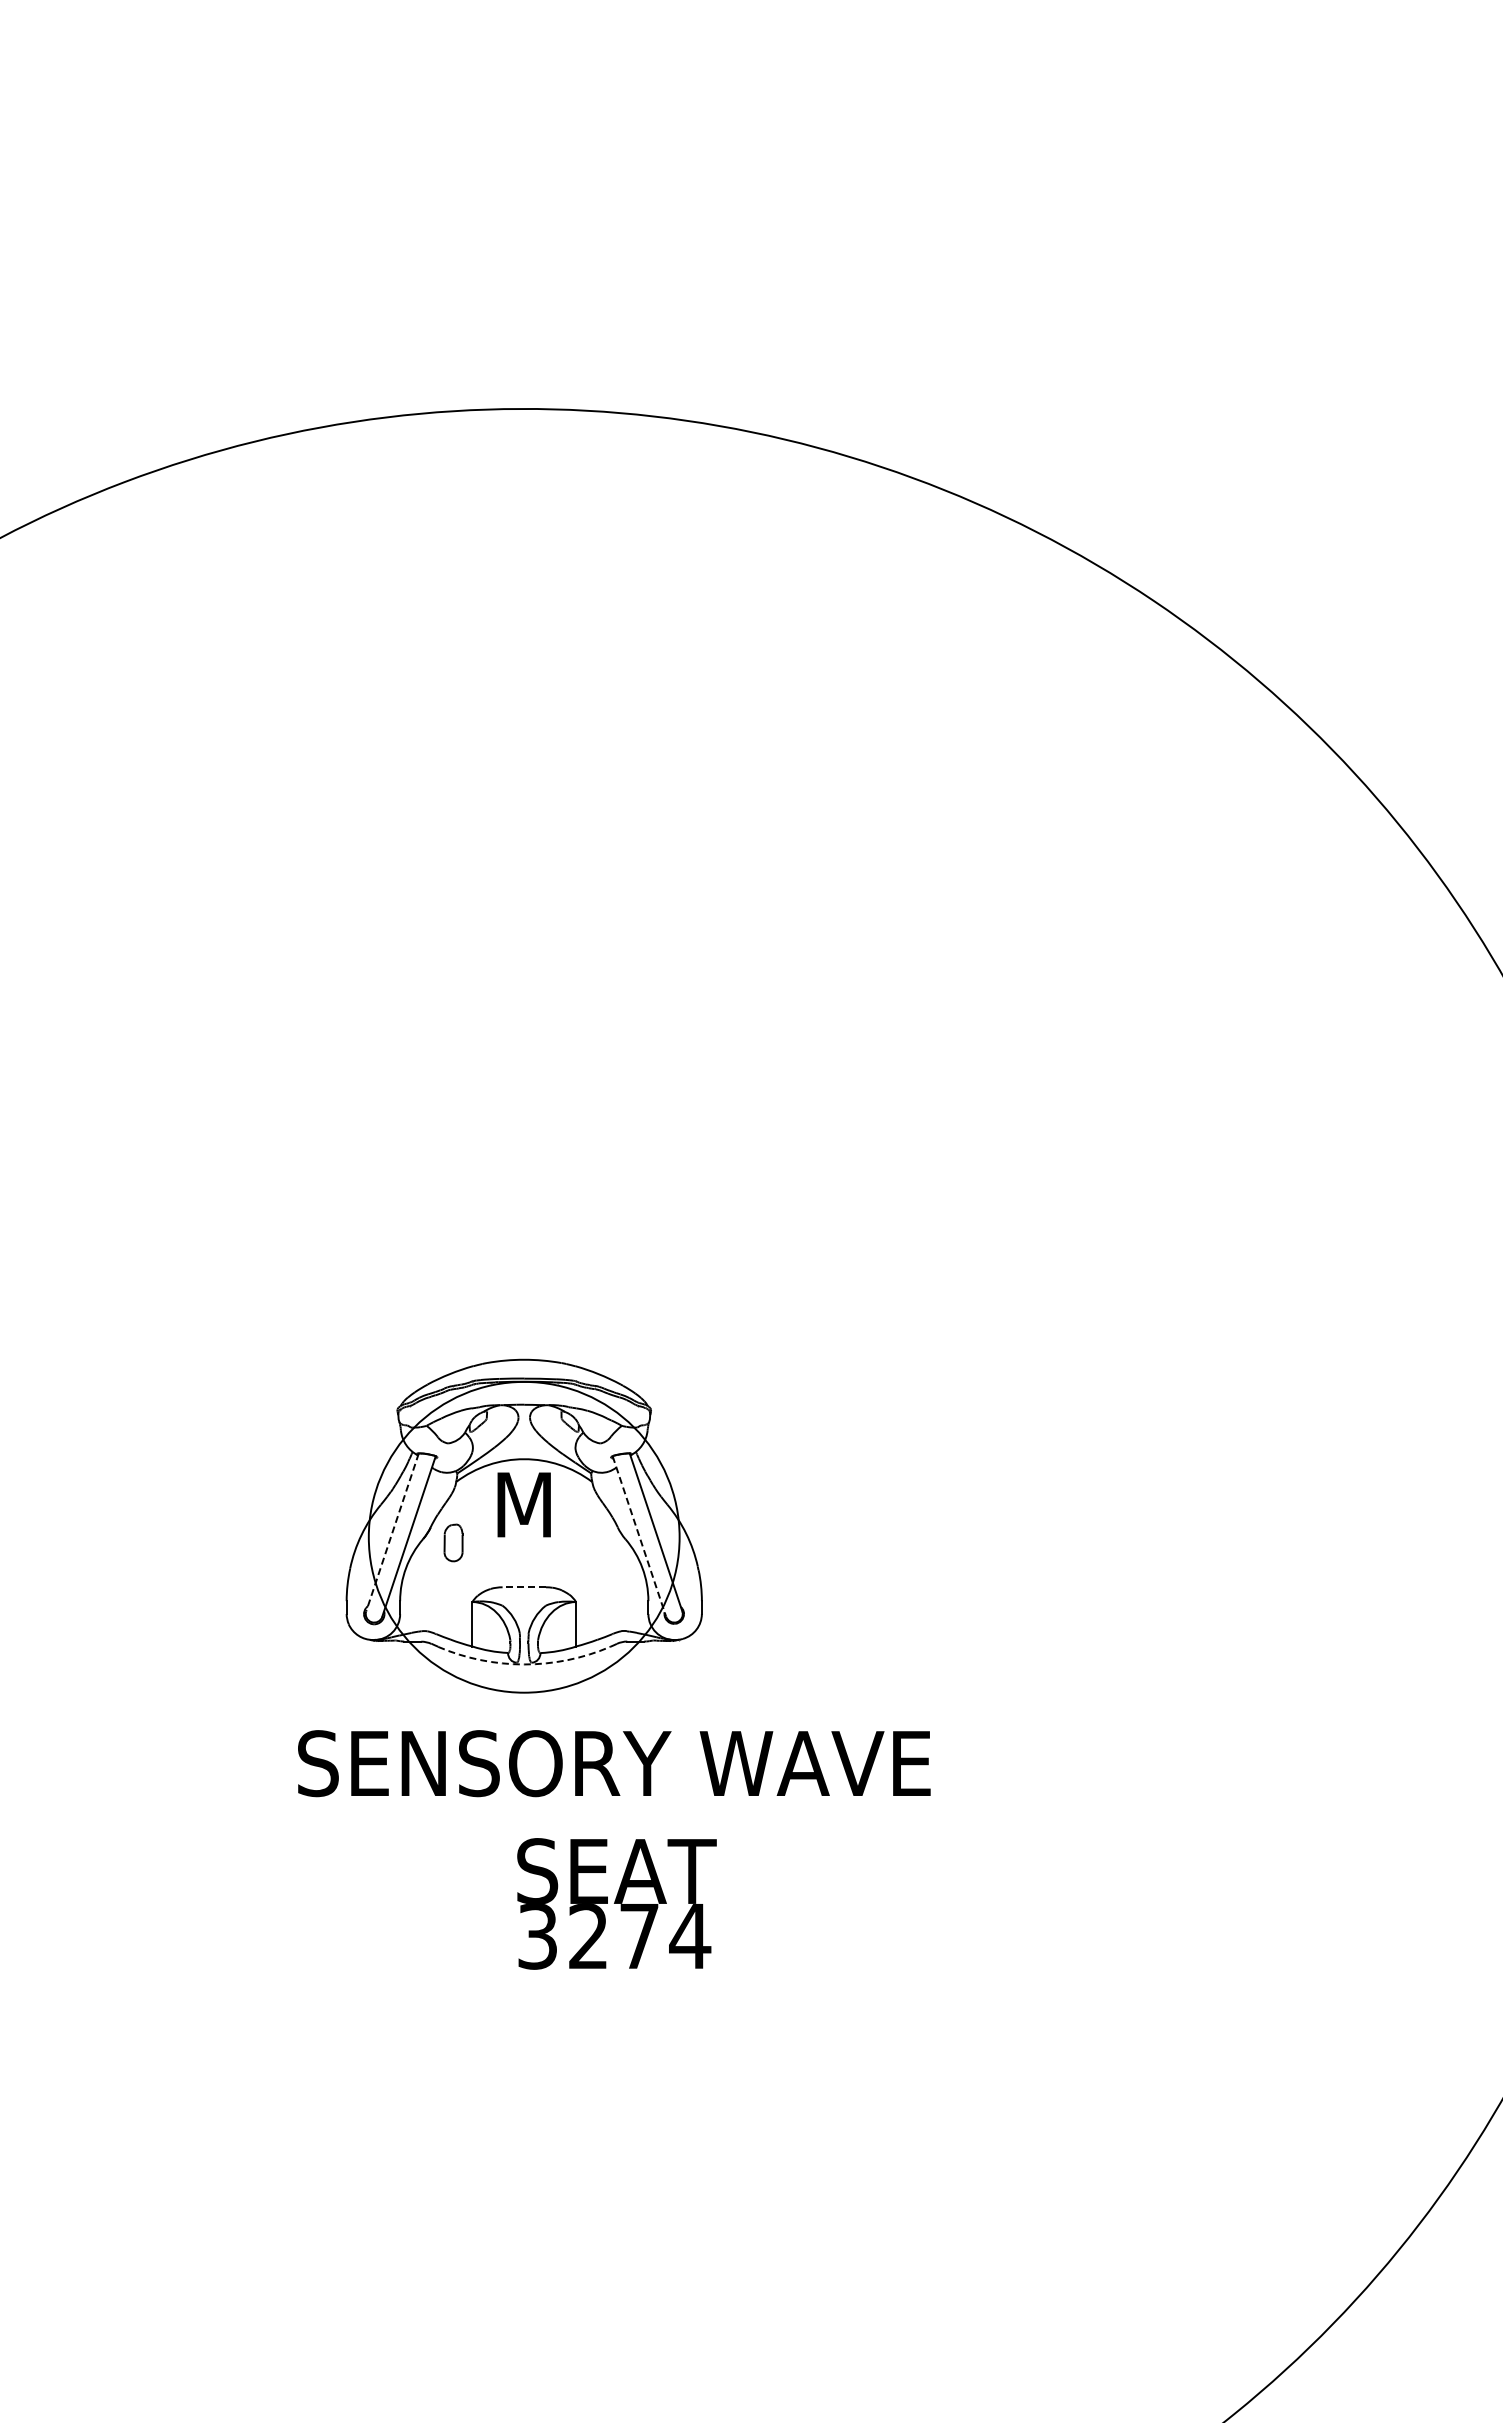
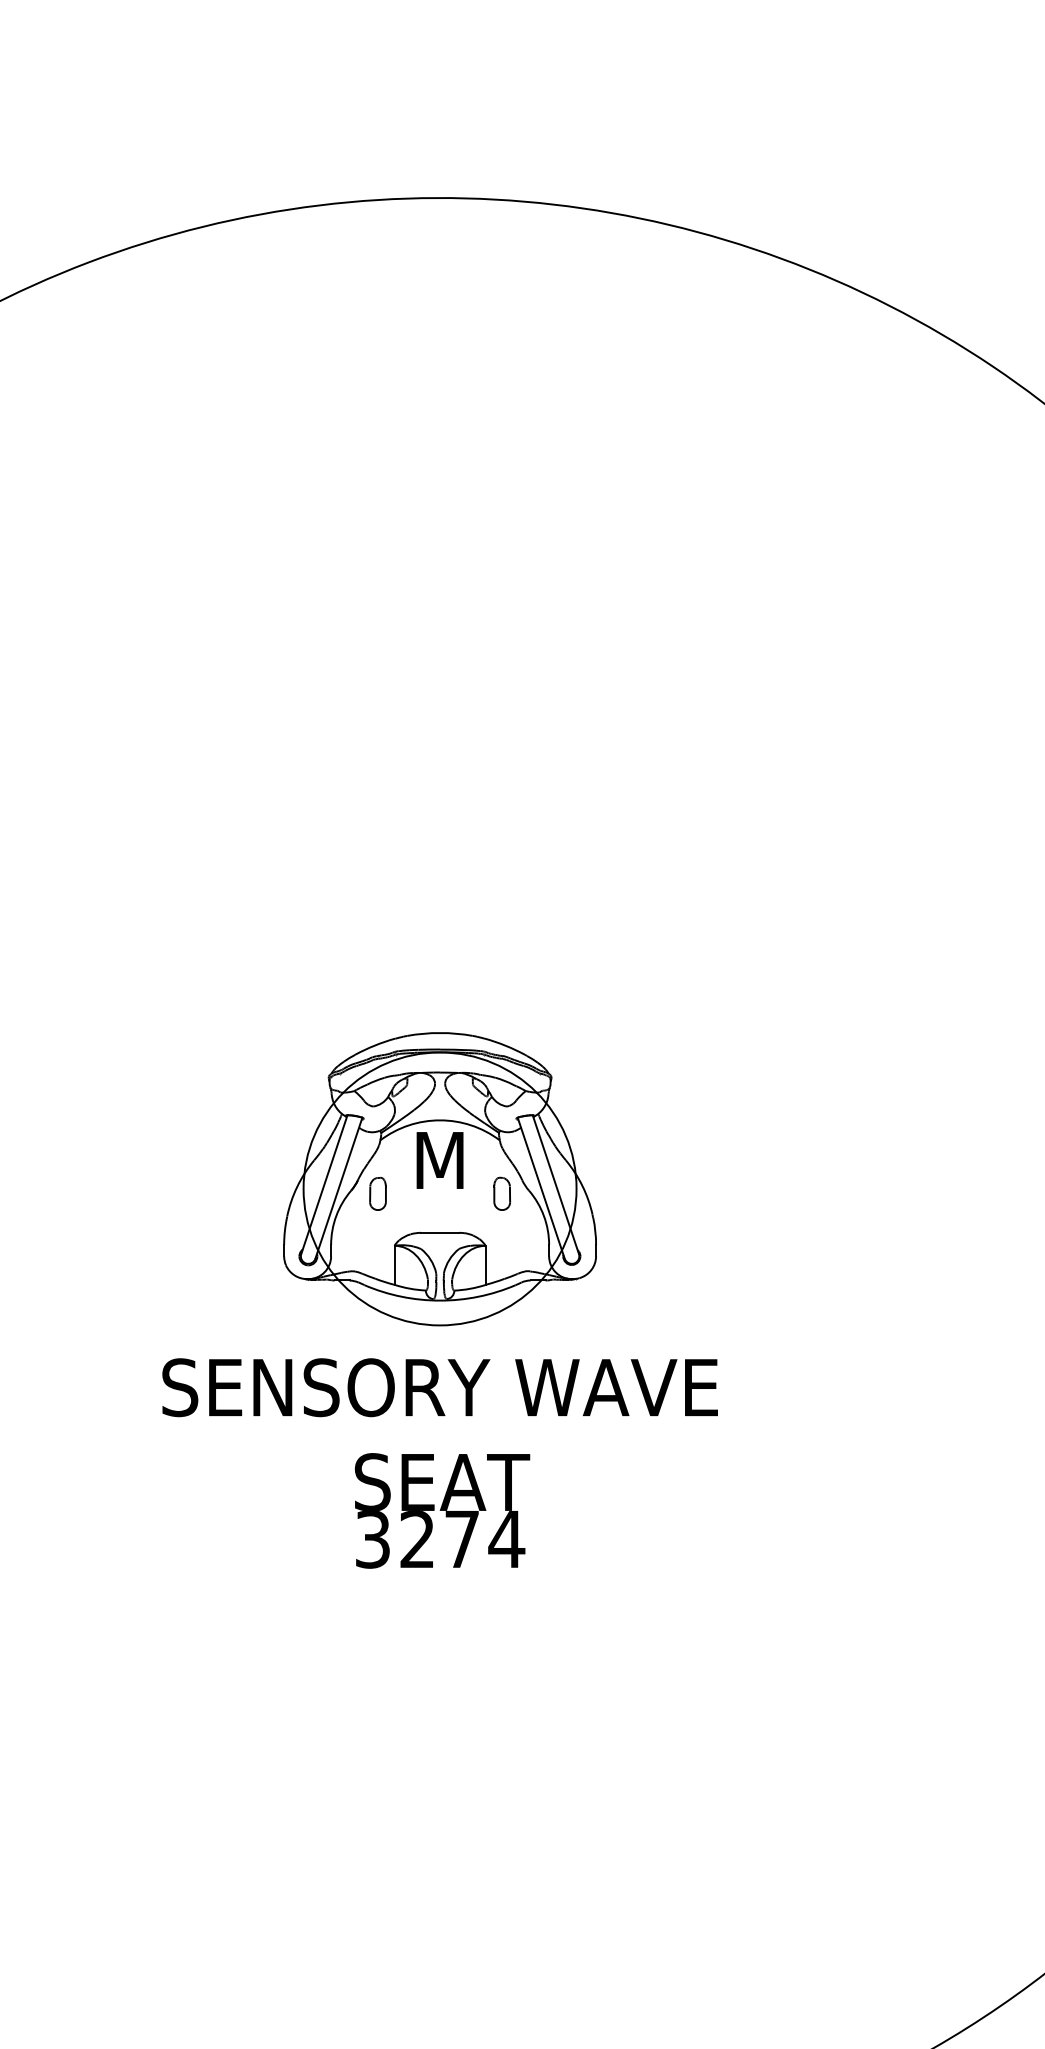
line: (392, 1532) -> (324, 1184), dashed -> solid
line: (639, 1536) -> (541, 1188), dashed -> solid
part: (594, 1542) -> (501, 1193), added
line: (524, 1587) -> (440, 1233), dashed -> solid
arc: (524, 1664) -> (440, 1300), dashed -> solid
text: (614, 1849) -> (440, 1463), moved

